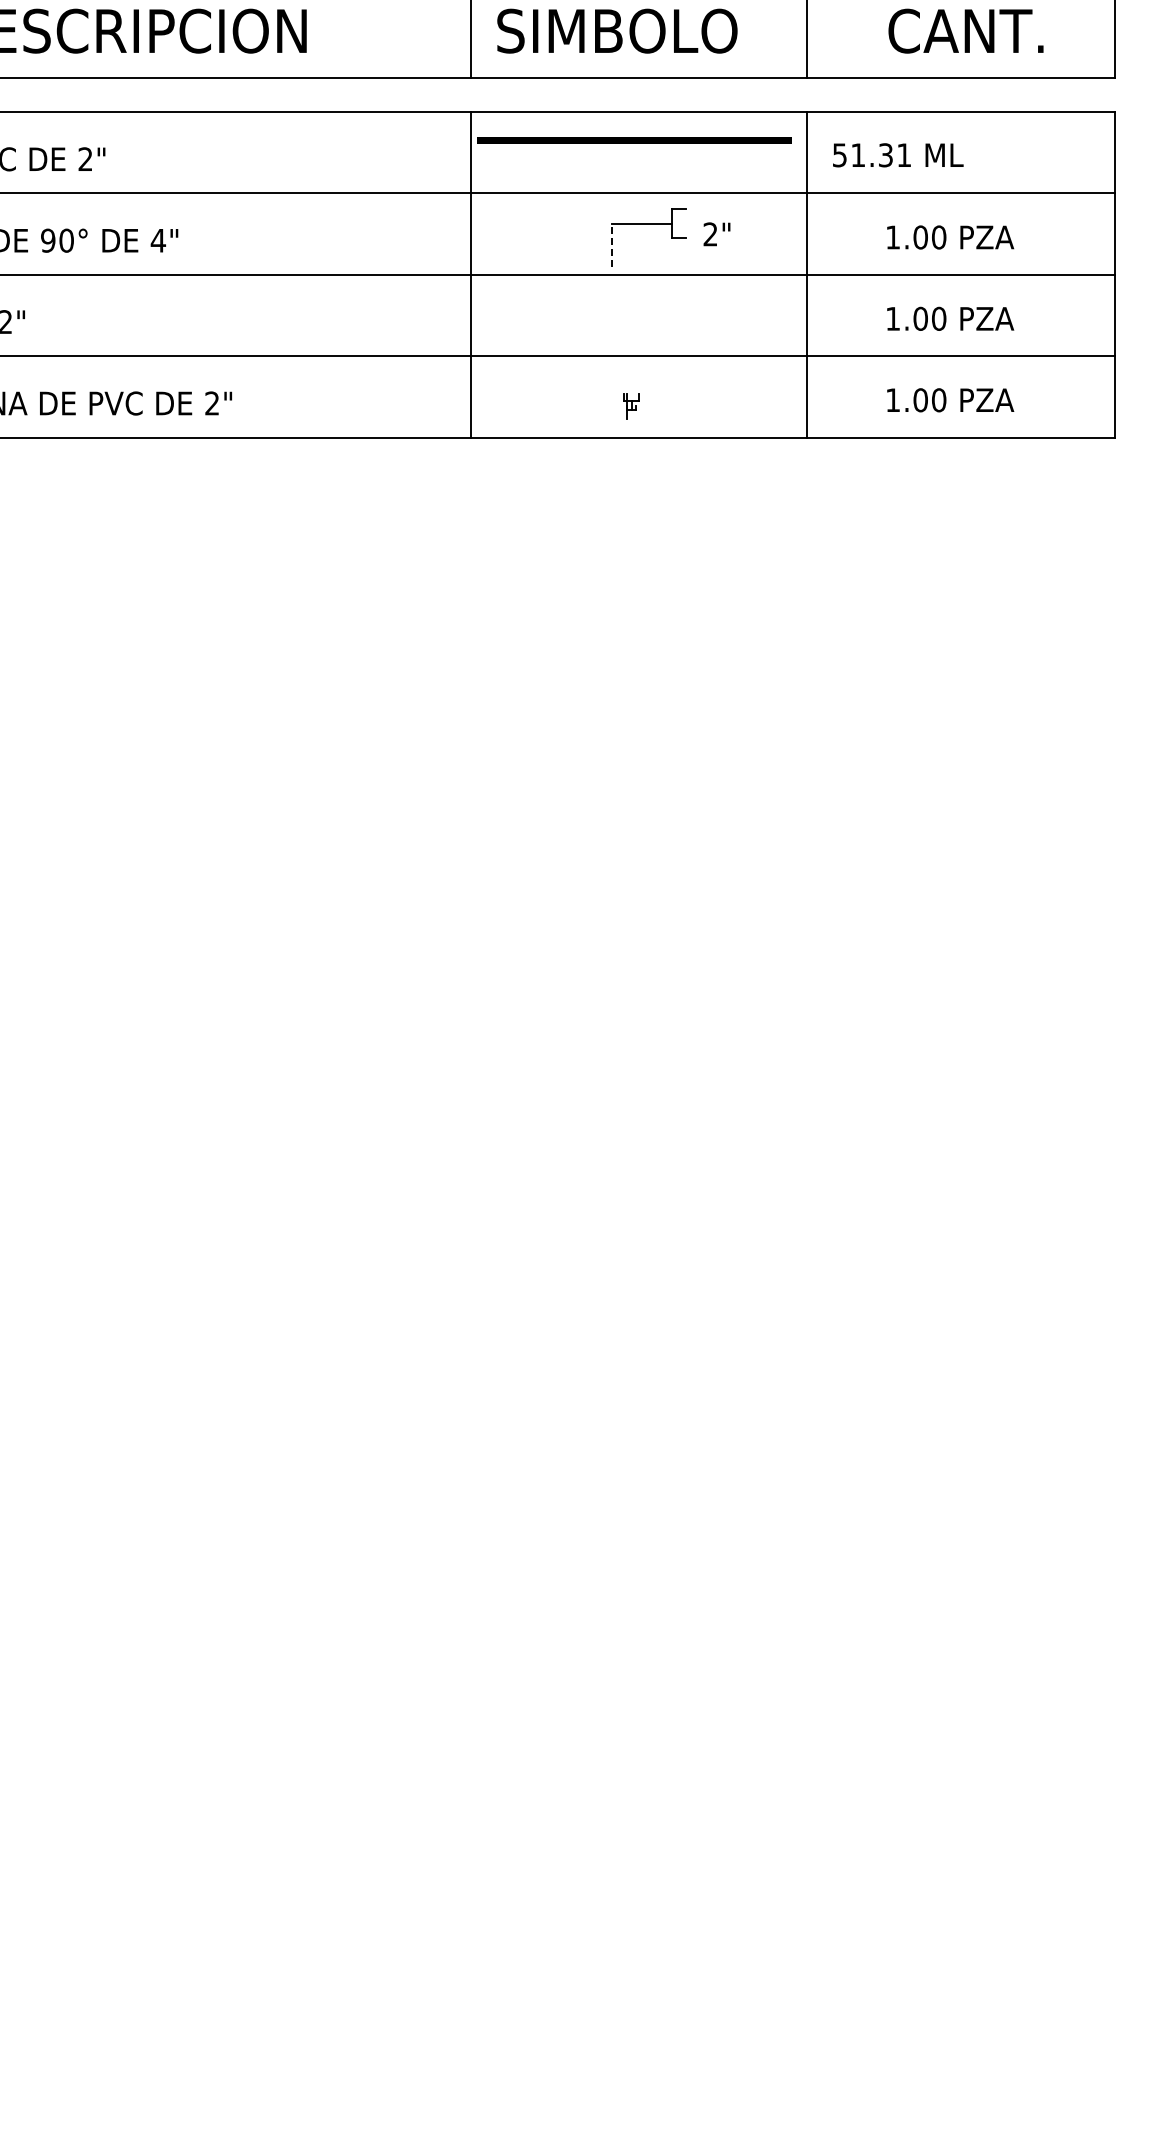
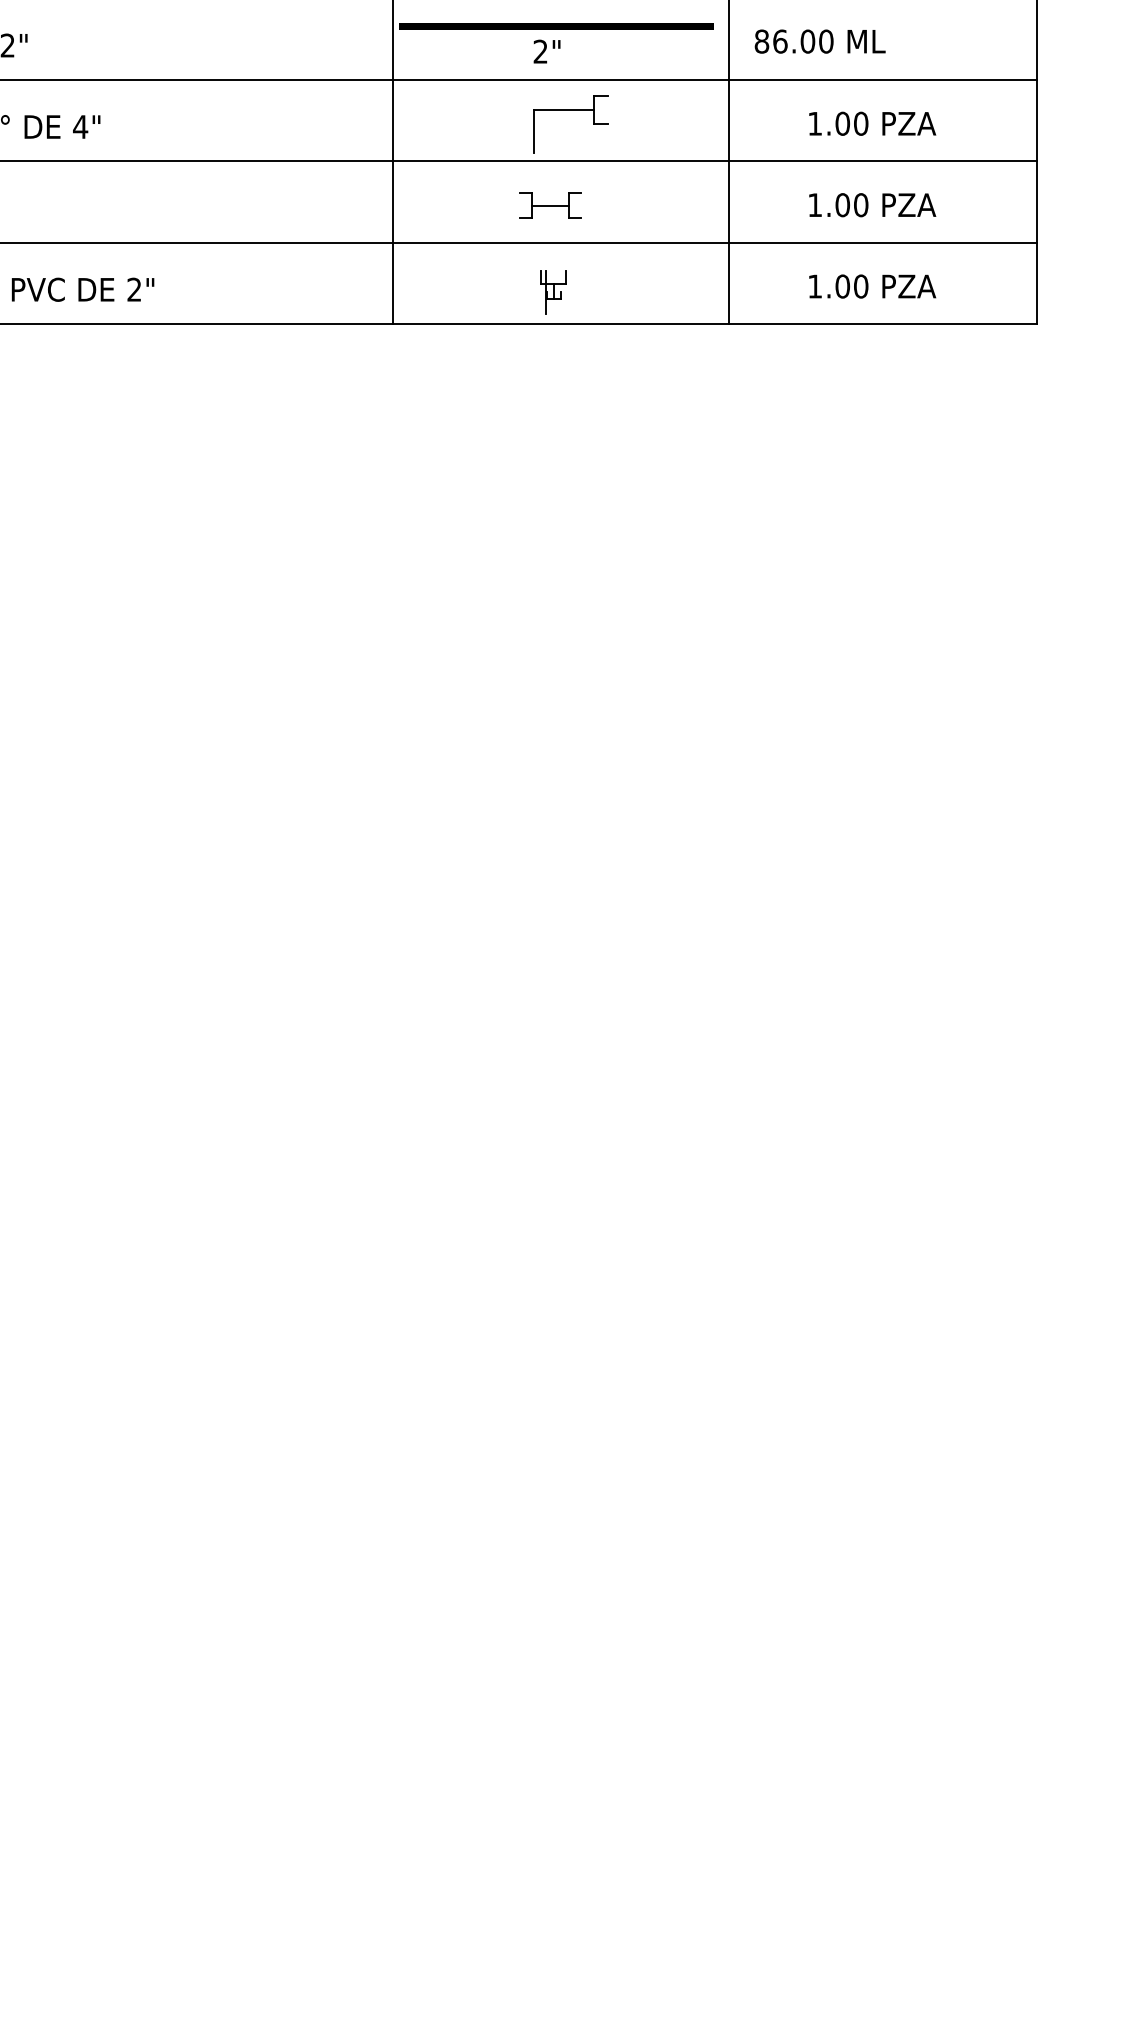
text: (871, 155) -> (793, 41), 51.31 -> 86.00
text: (716, 234) -> (546, 51), moved
line: (611, 245) -> (533, 131), dashed -> solid
part: (628, 319) -> (550, 205), added
part: (631, 406) -> (553, 292), size x1.67

